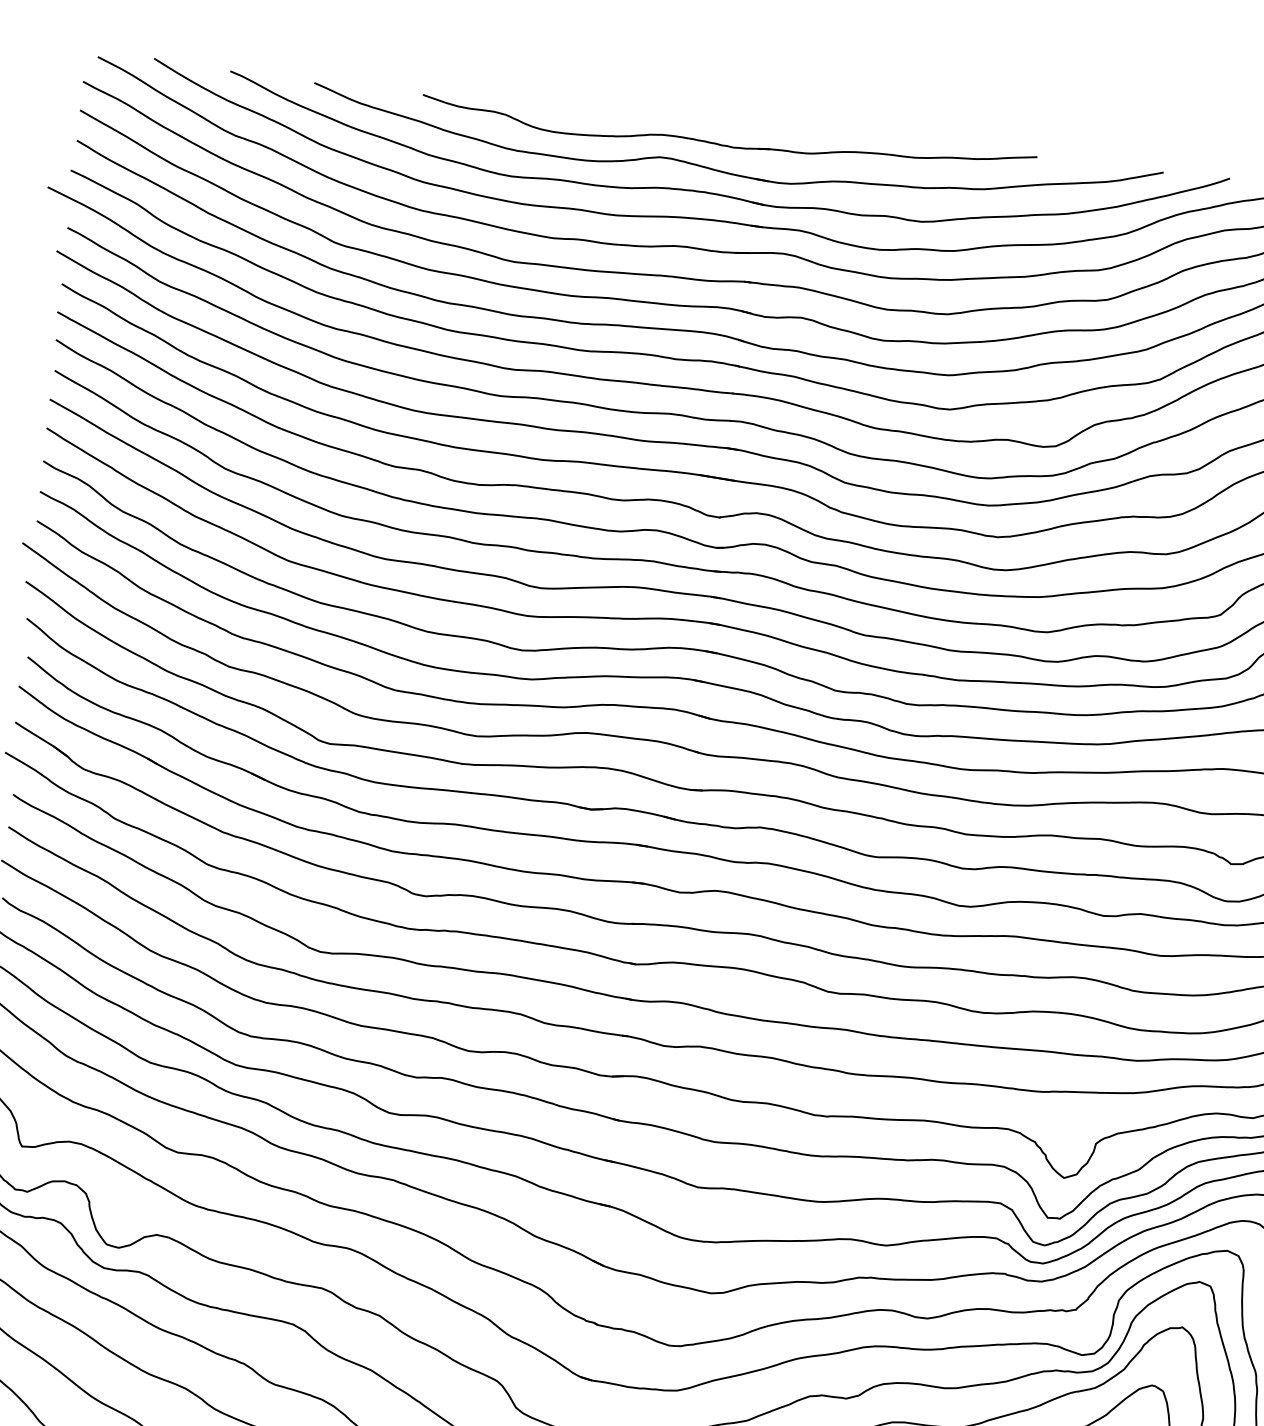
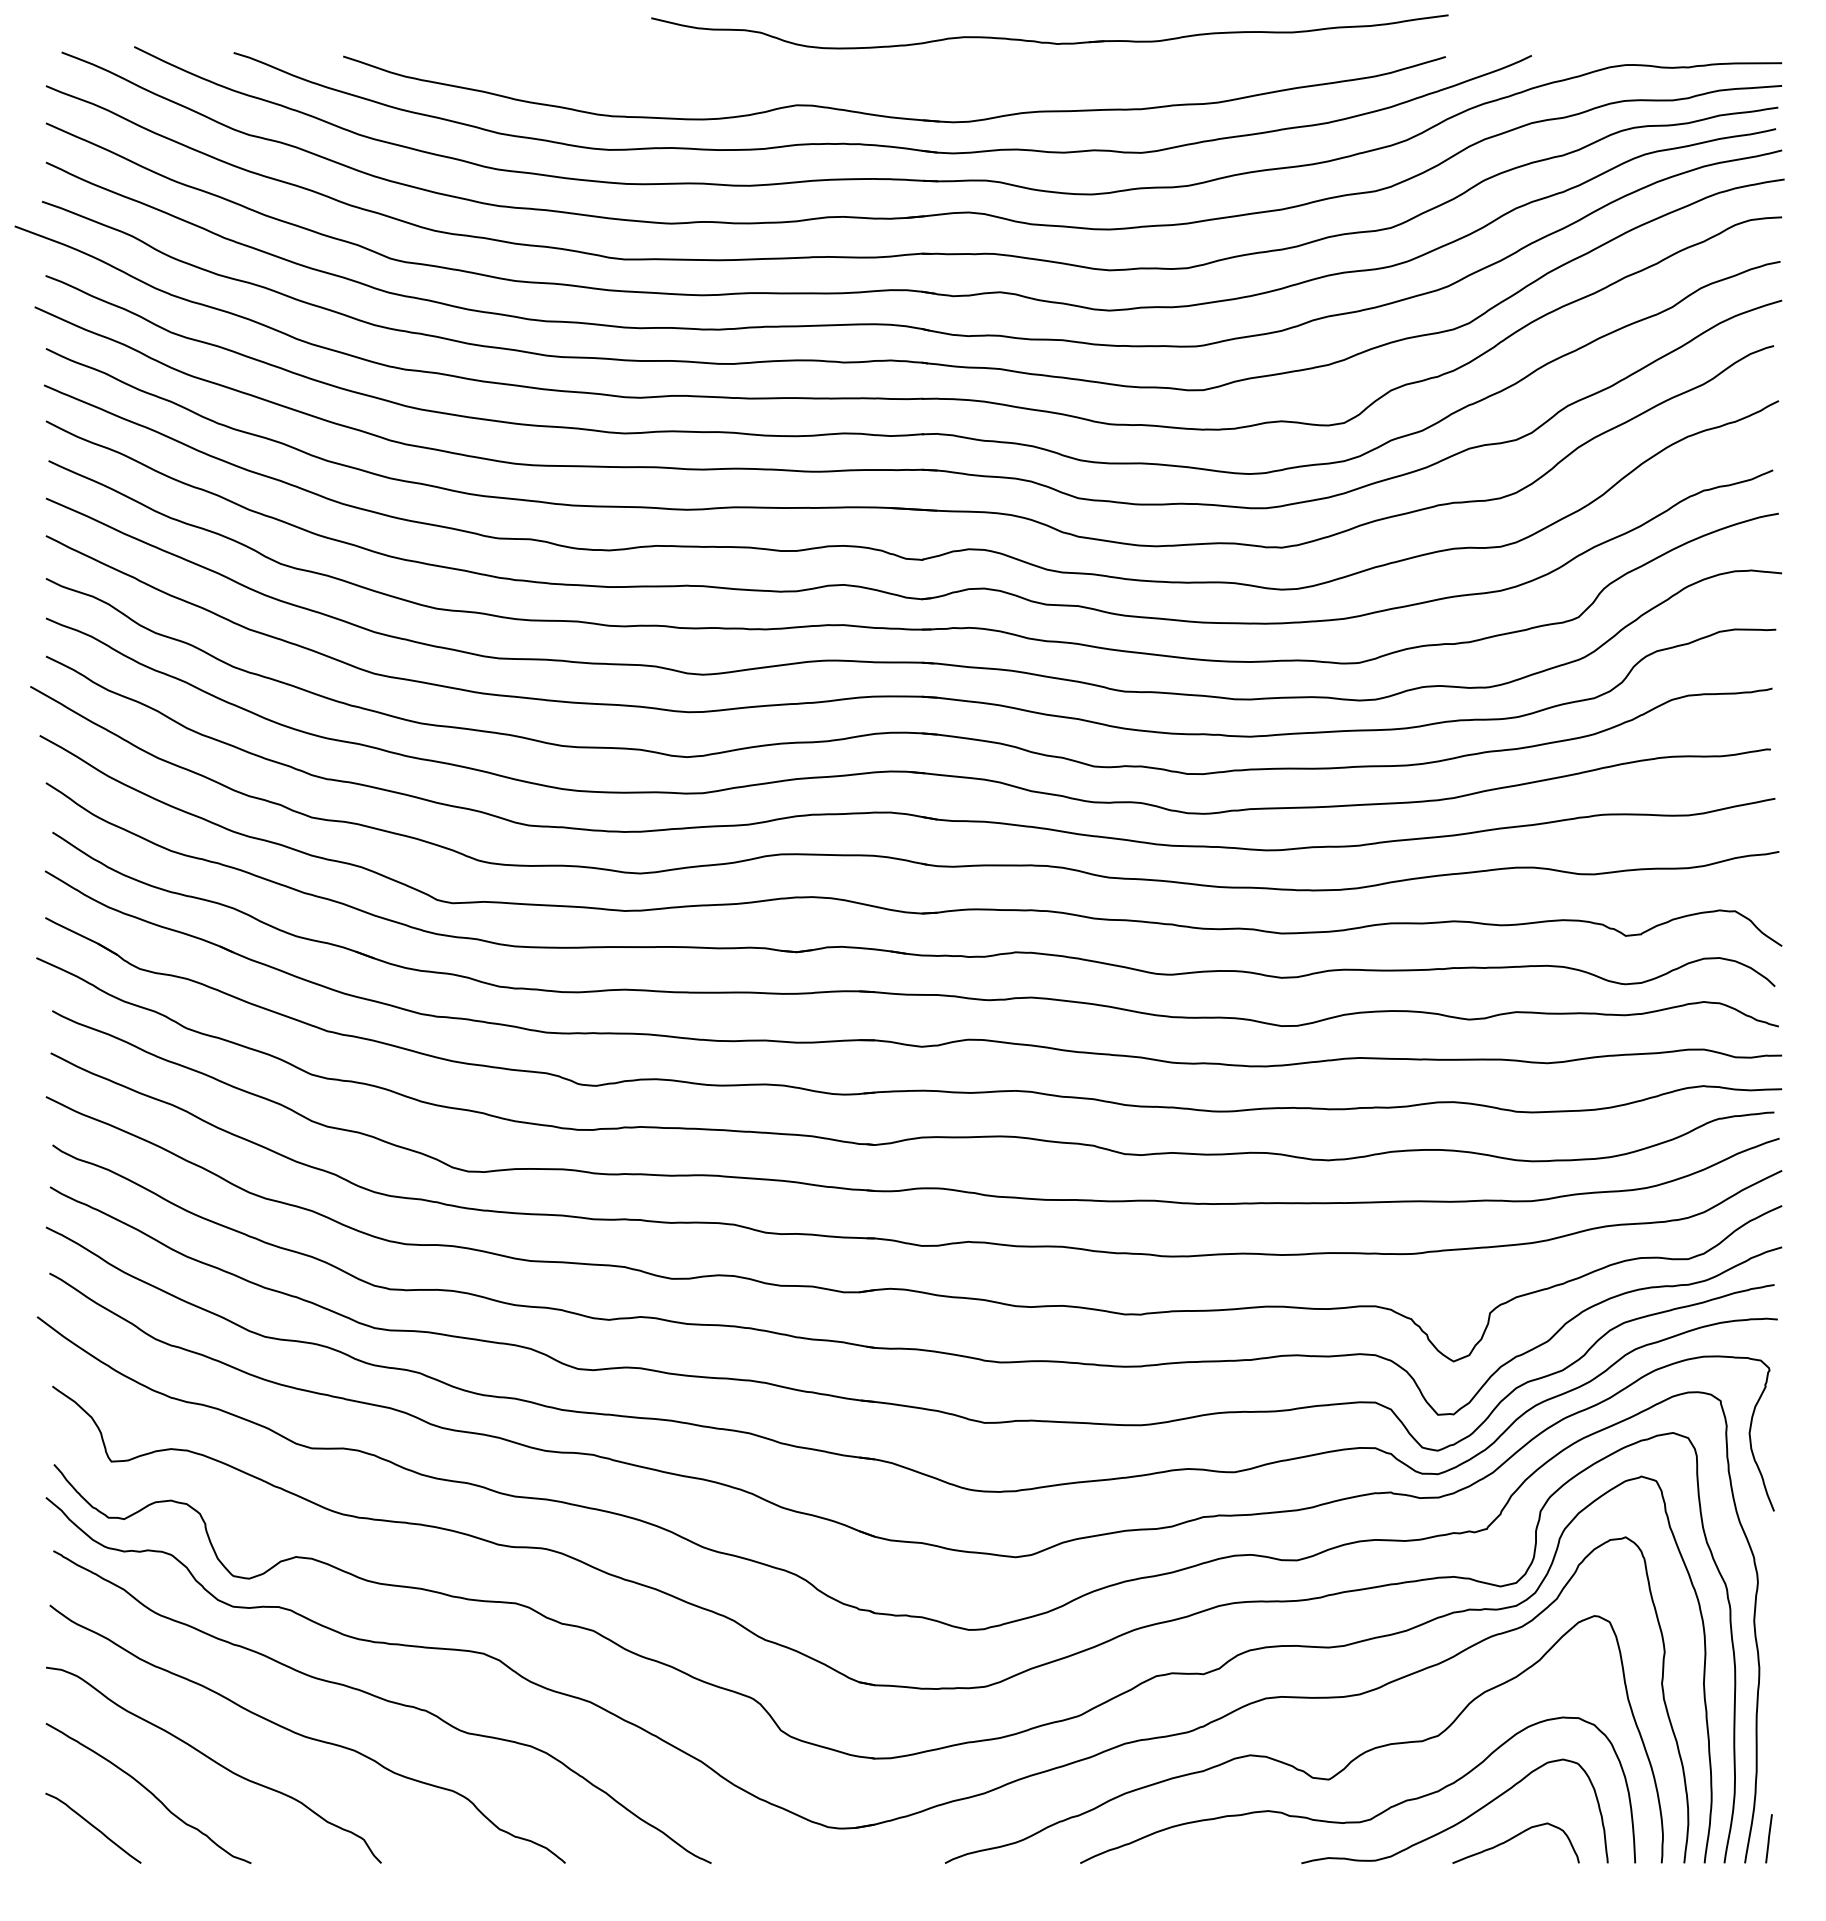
part: (727, 145) -> (1048, 41), moved

